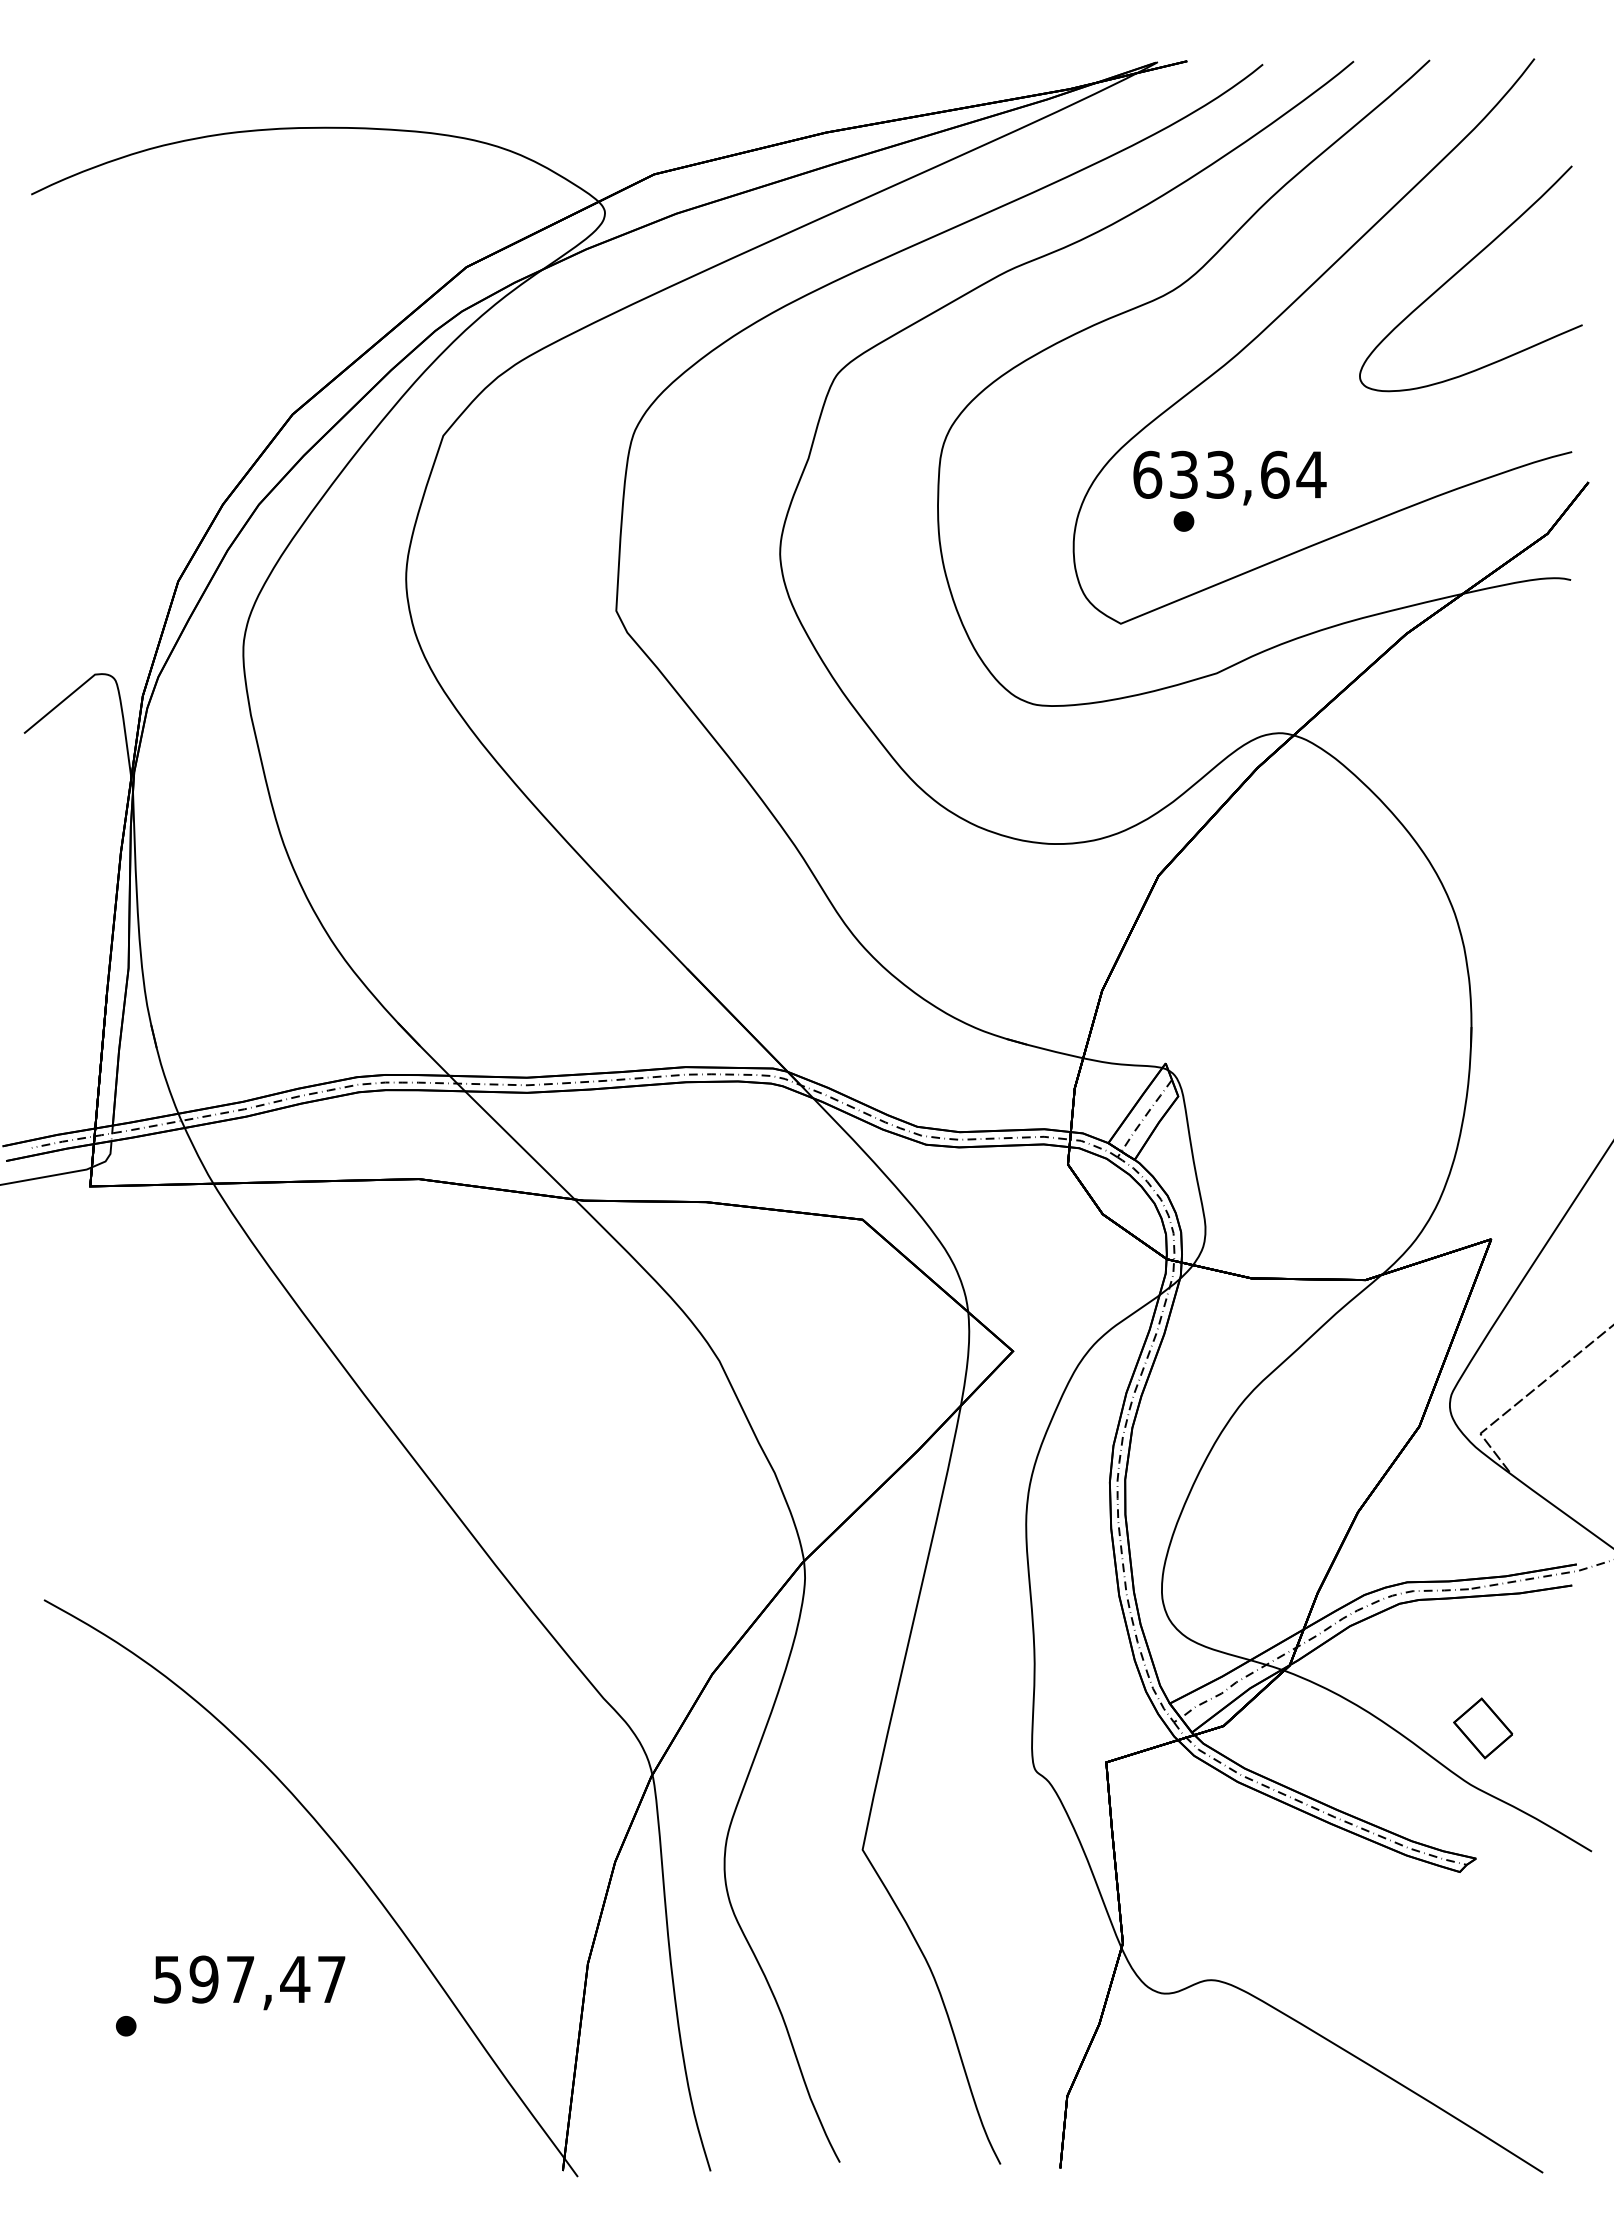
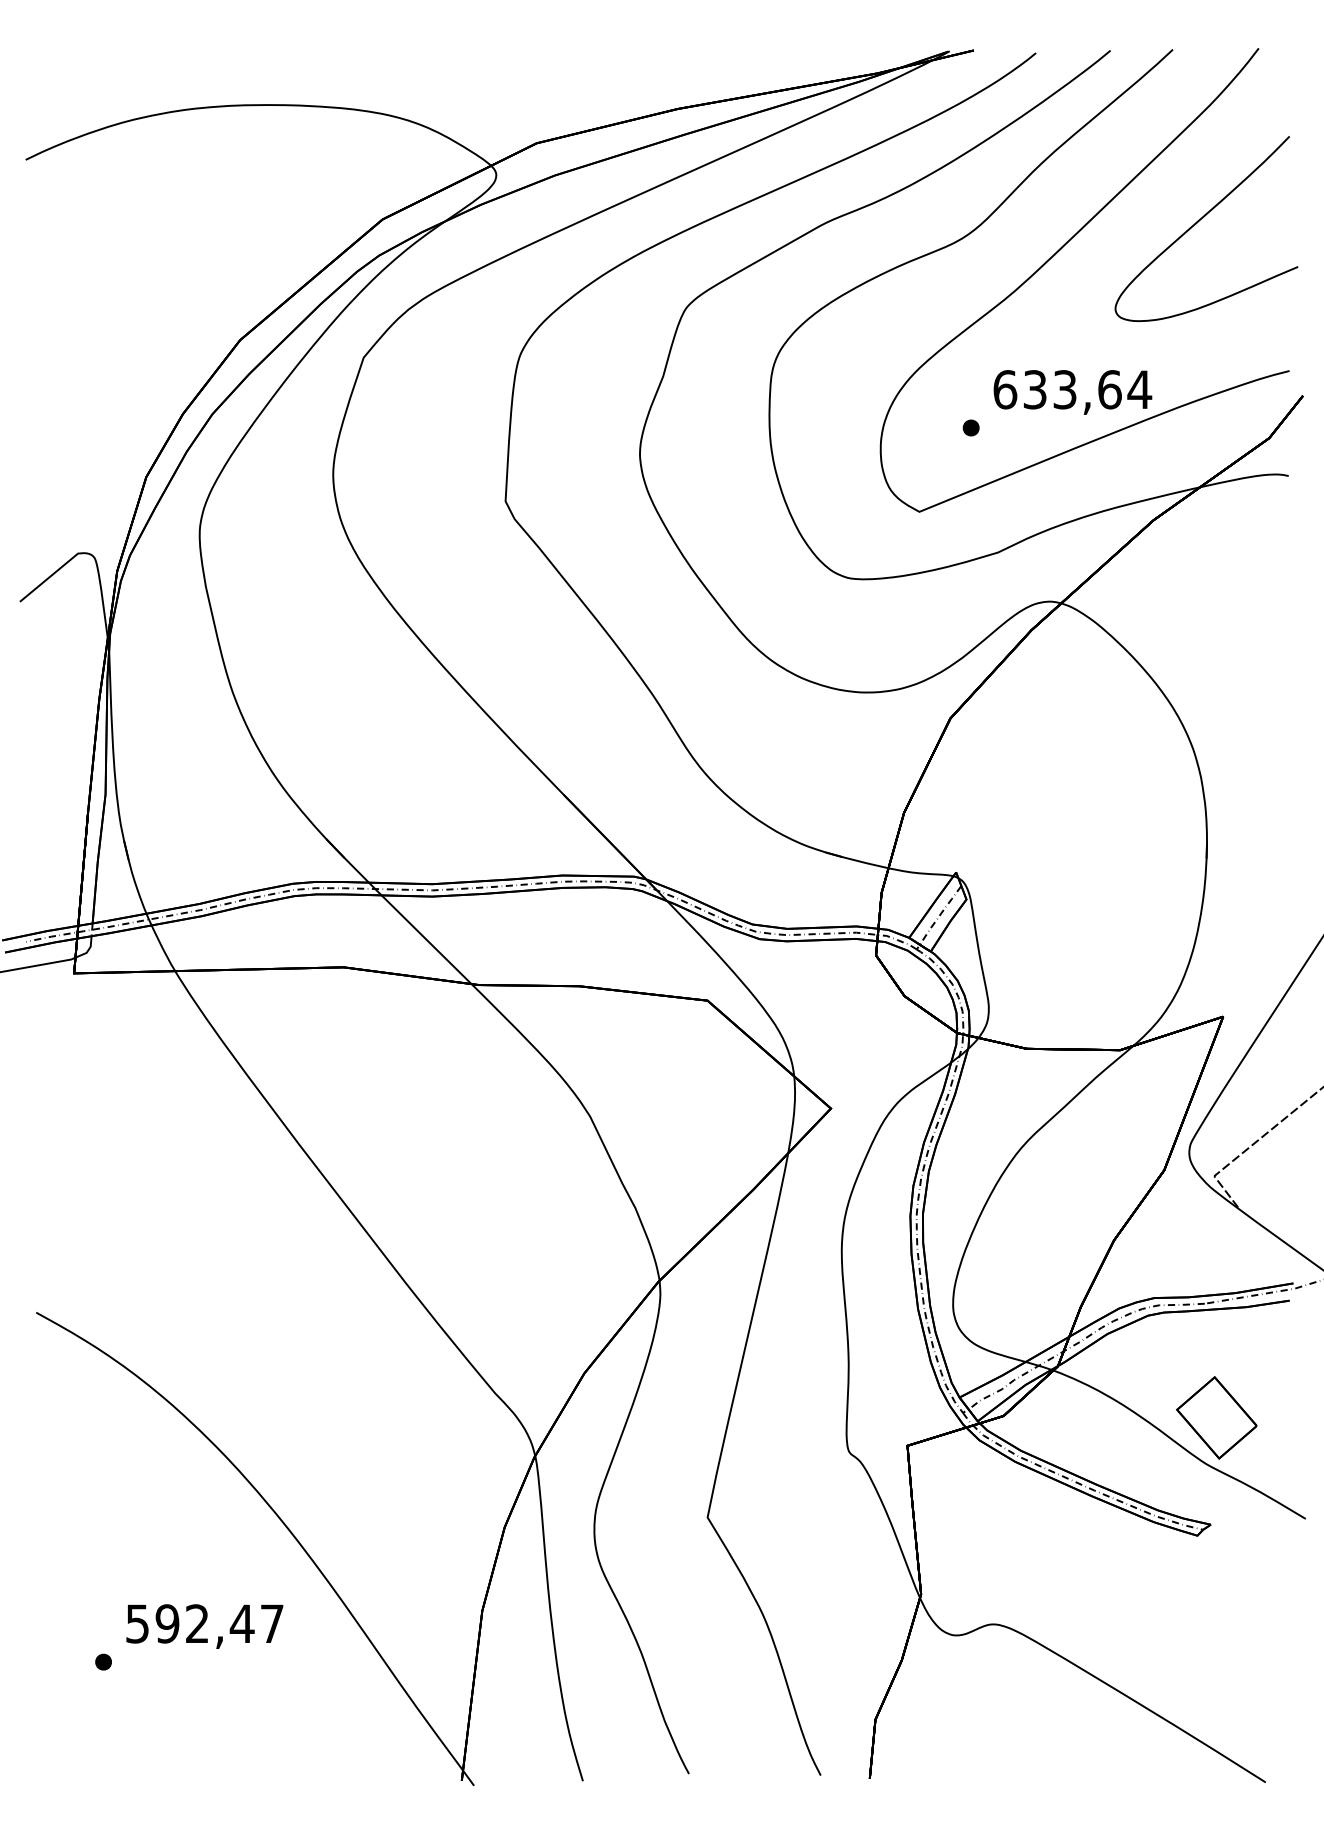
text: (1229, 477) -> (1072, 391), moved
part: (1482, 1728) -> (1216, 1417), size x1.67
text: (240, 1978) -> (197, 1623), 597,47 -> 592,47

